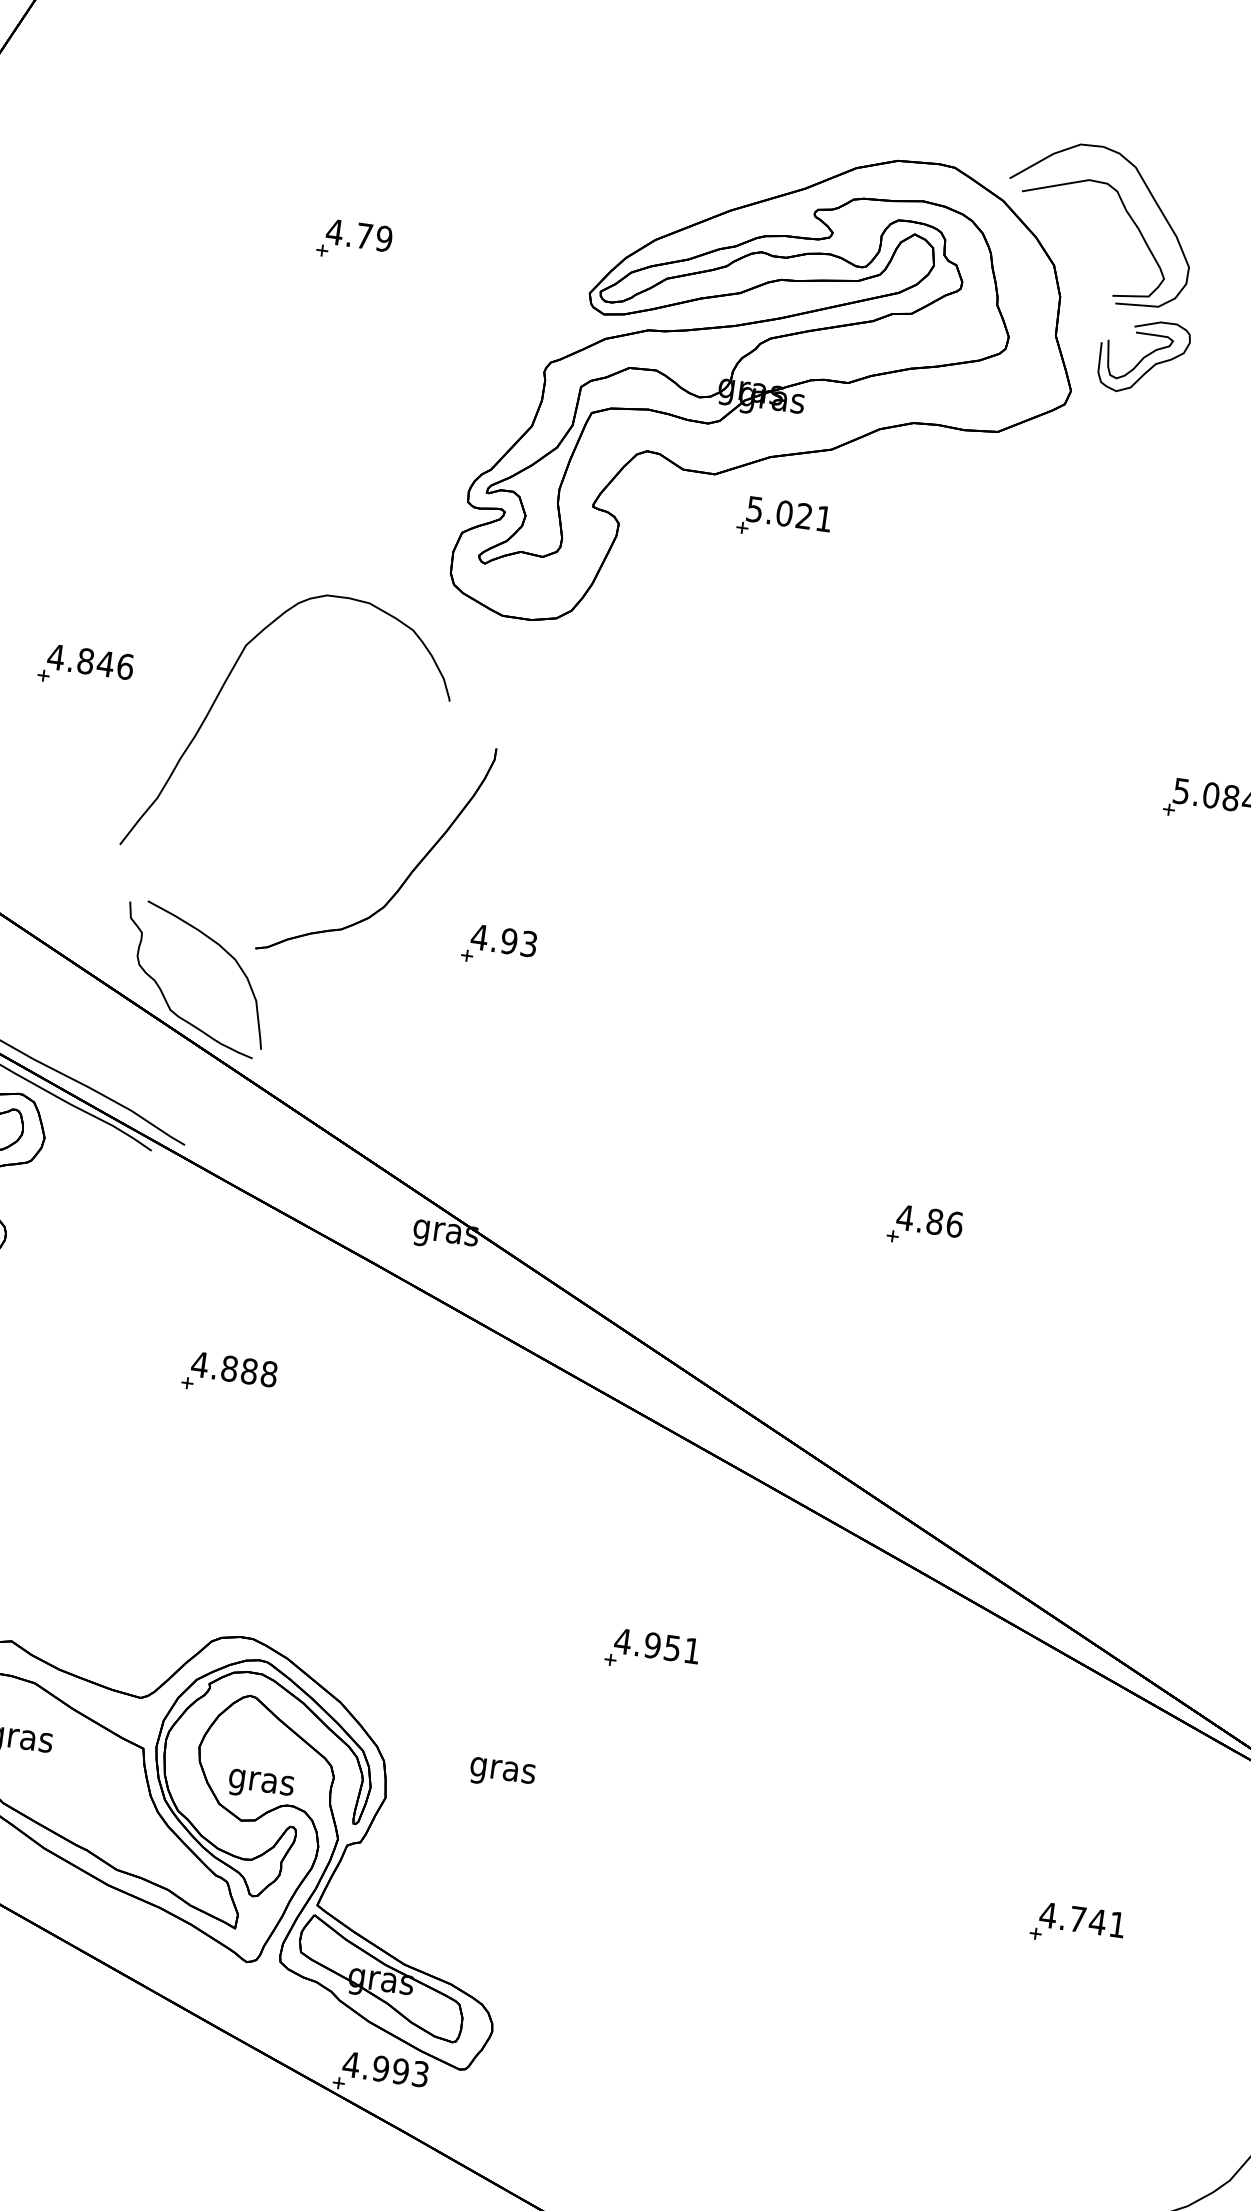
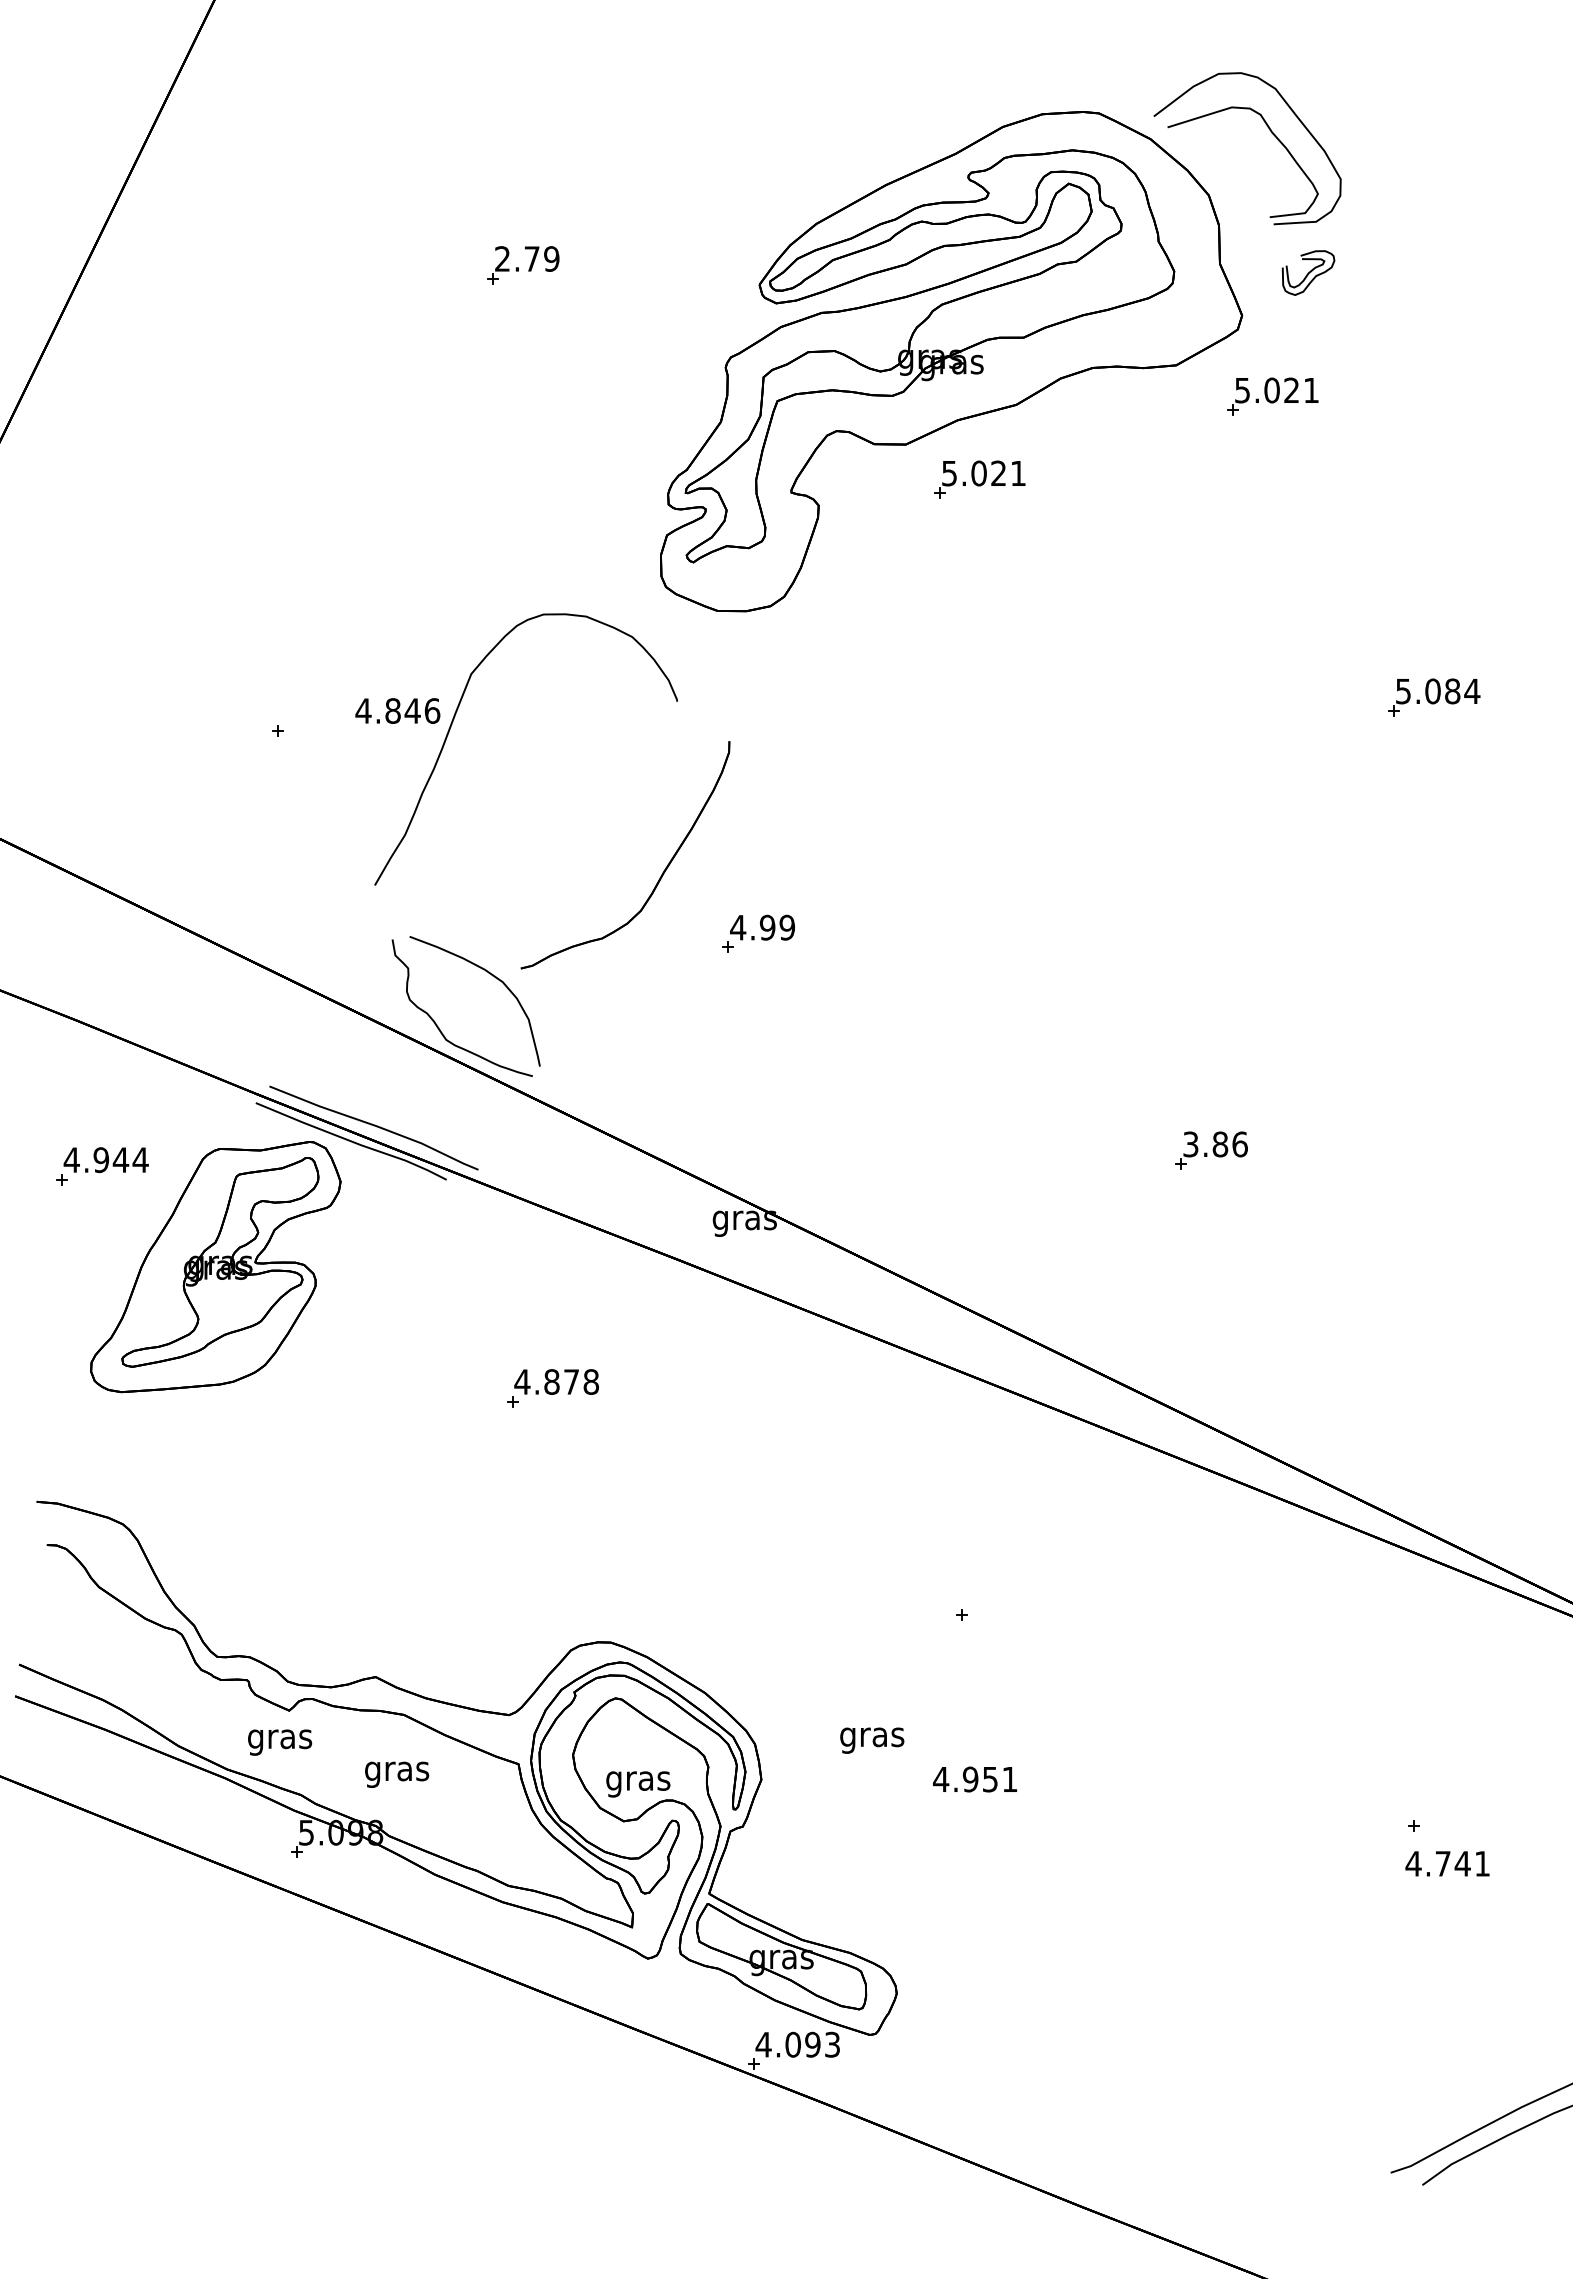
text: (334, 231) -> (502, 258), 4.79 -> 2.79
part: (1143, 356) -> (1308, 272), size x0.6
part: (1090, 476) -> (1272, 396), added
text: (90, 661) -> (397, 710), moved
text: (529, 943) -> (787, 927), 4.93 -> 4.99
text: (904, 1217) -> (1190, 1144), 4.86 -> 3.86
text: (249, 1370) -> (571, 1381), 4.888 -> 4.878
text: (657, 1646) -> (975, 1779), moved
text: (1082, 1919) -> (1447, 1863), moved
text: (380, 2068) -> (792, 2044), 4.993 -> 4.093

